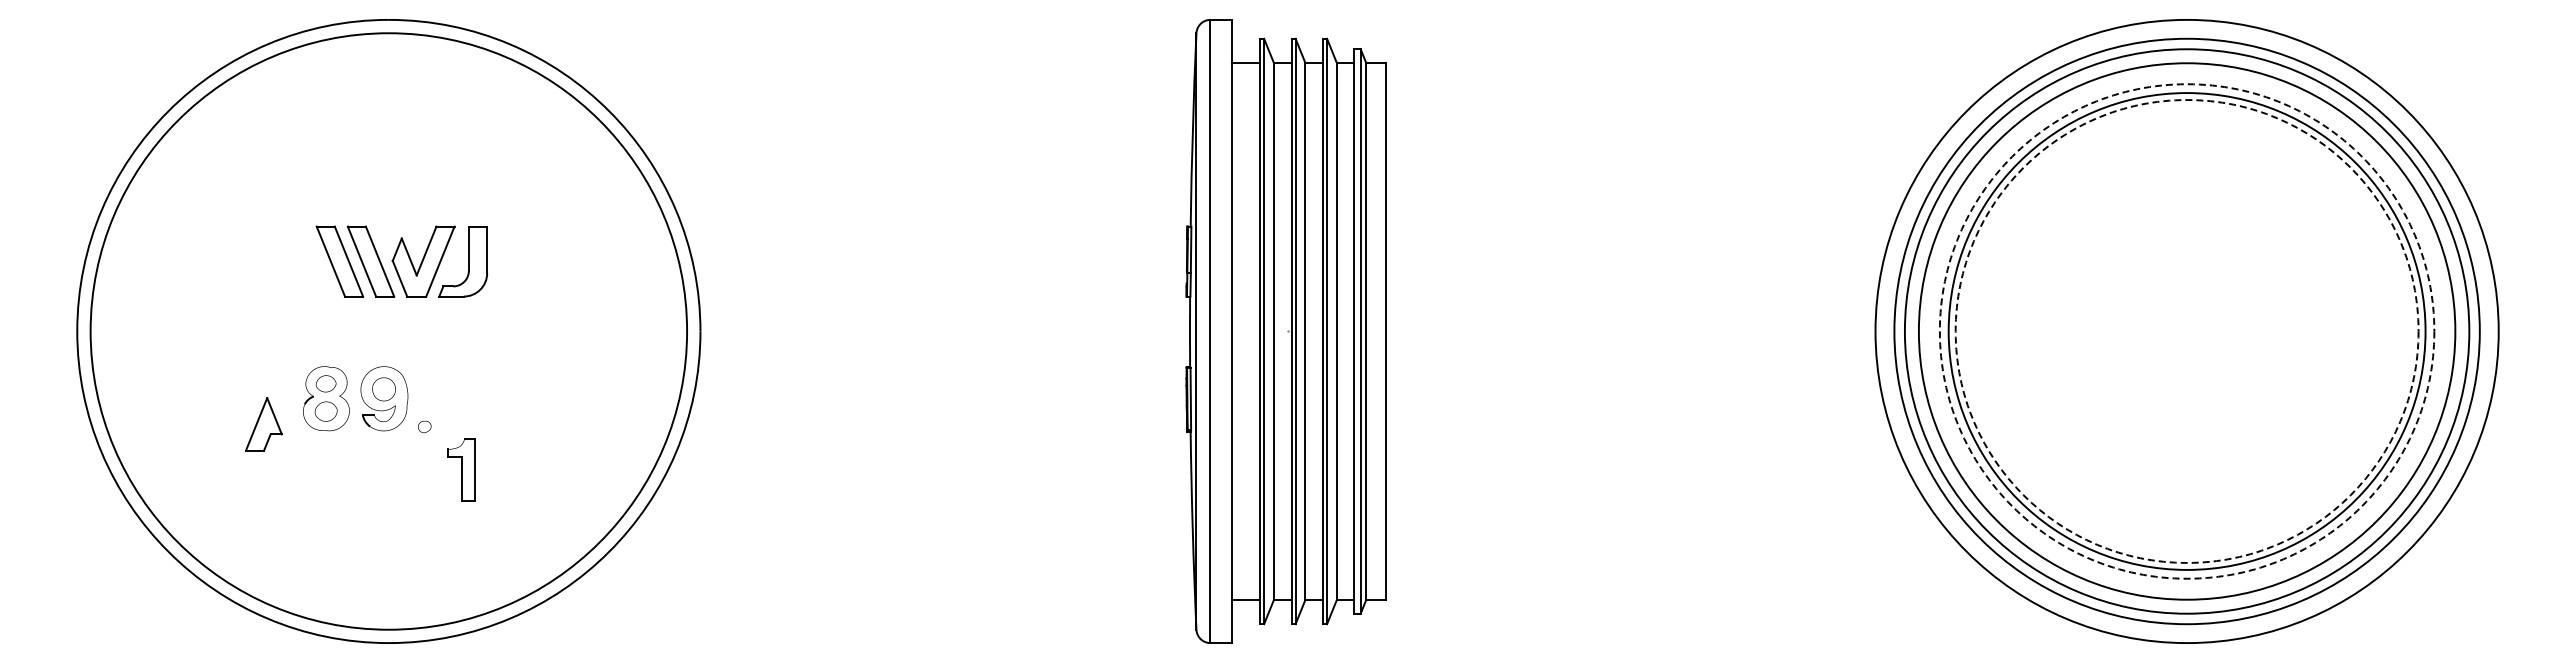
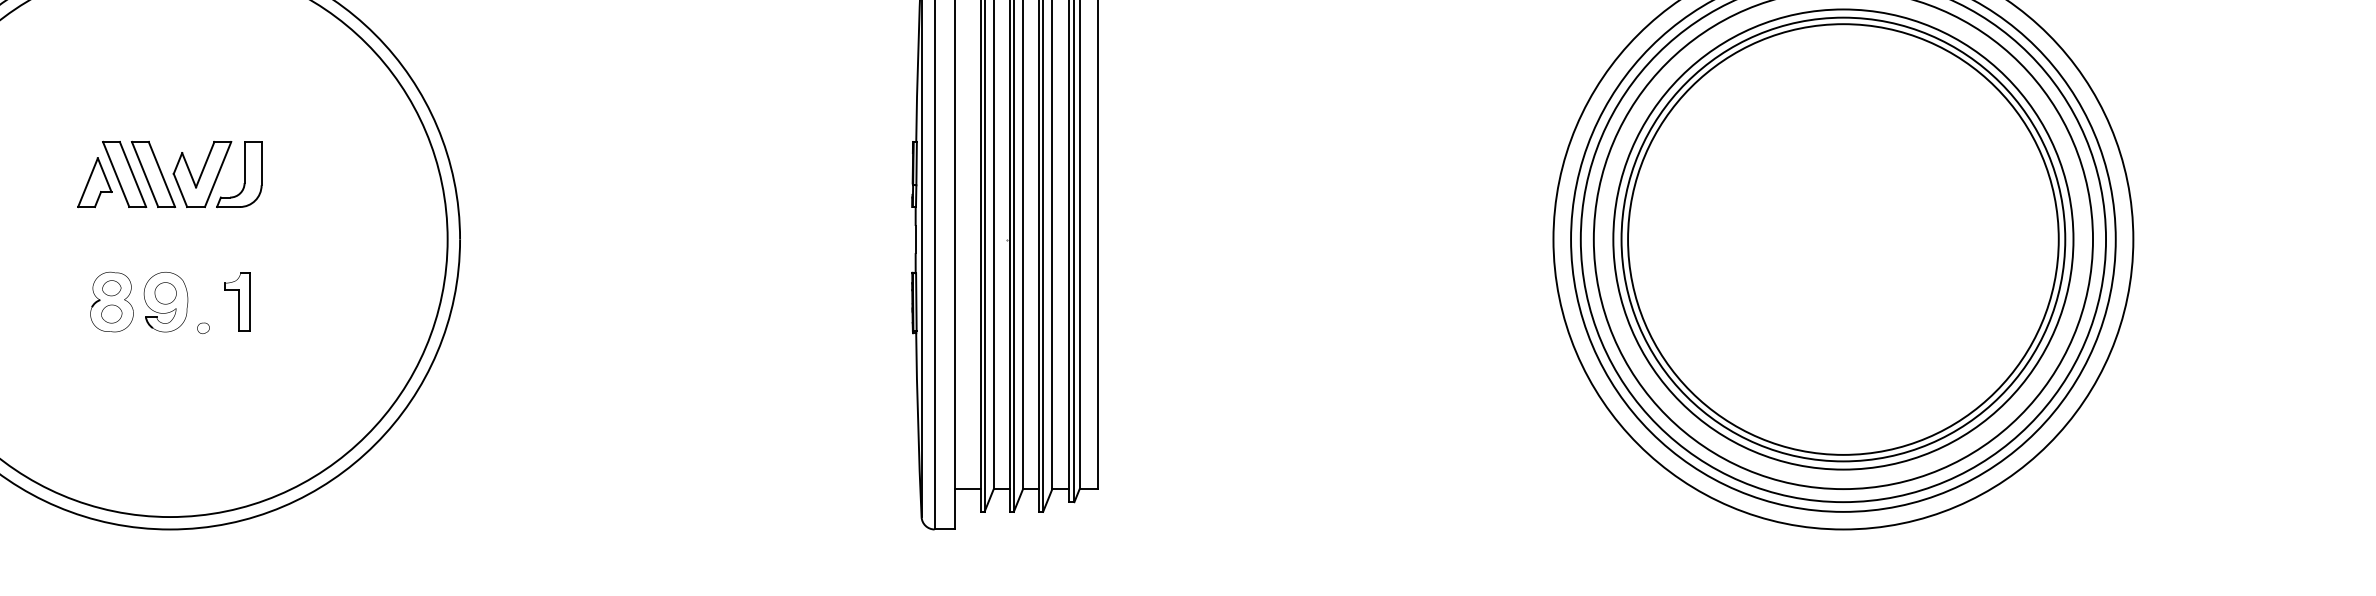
circle: (2186, 331) -> (1842, 239), dashed -> solid
circle: (2186, 331) -> (1842, 239), dashed -> solid
part: (263, 424) -> (94, 182), moved
part: (461, 469) -> (237, 301), moved

